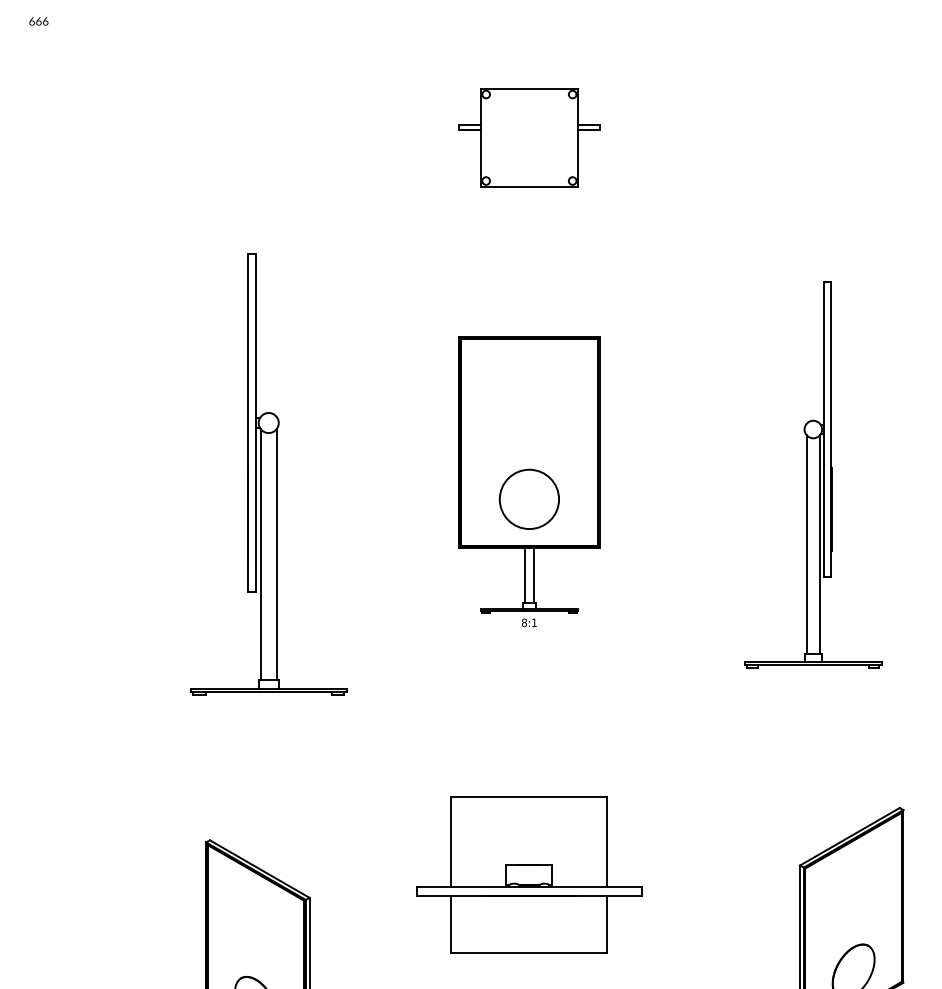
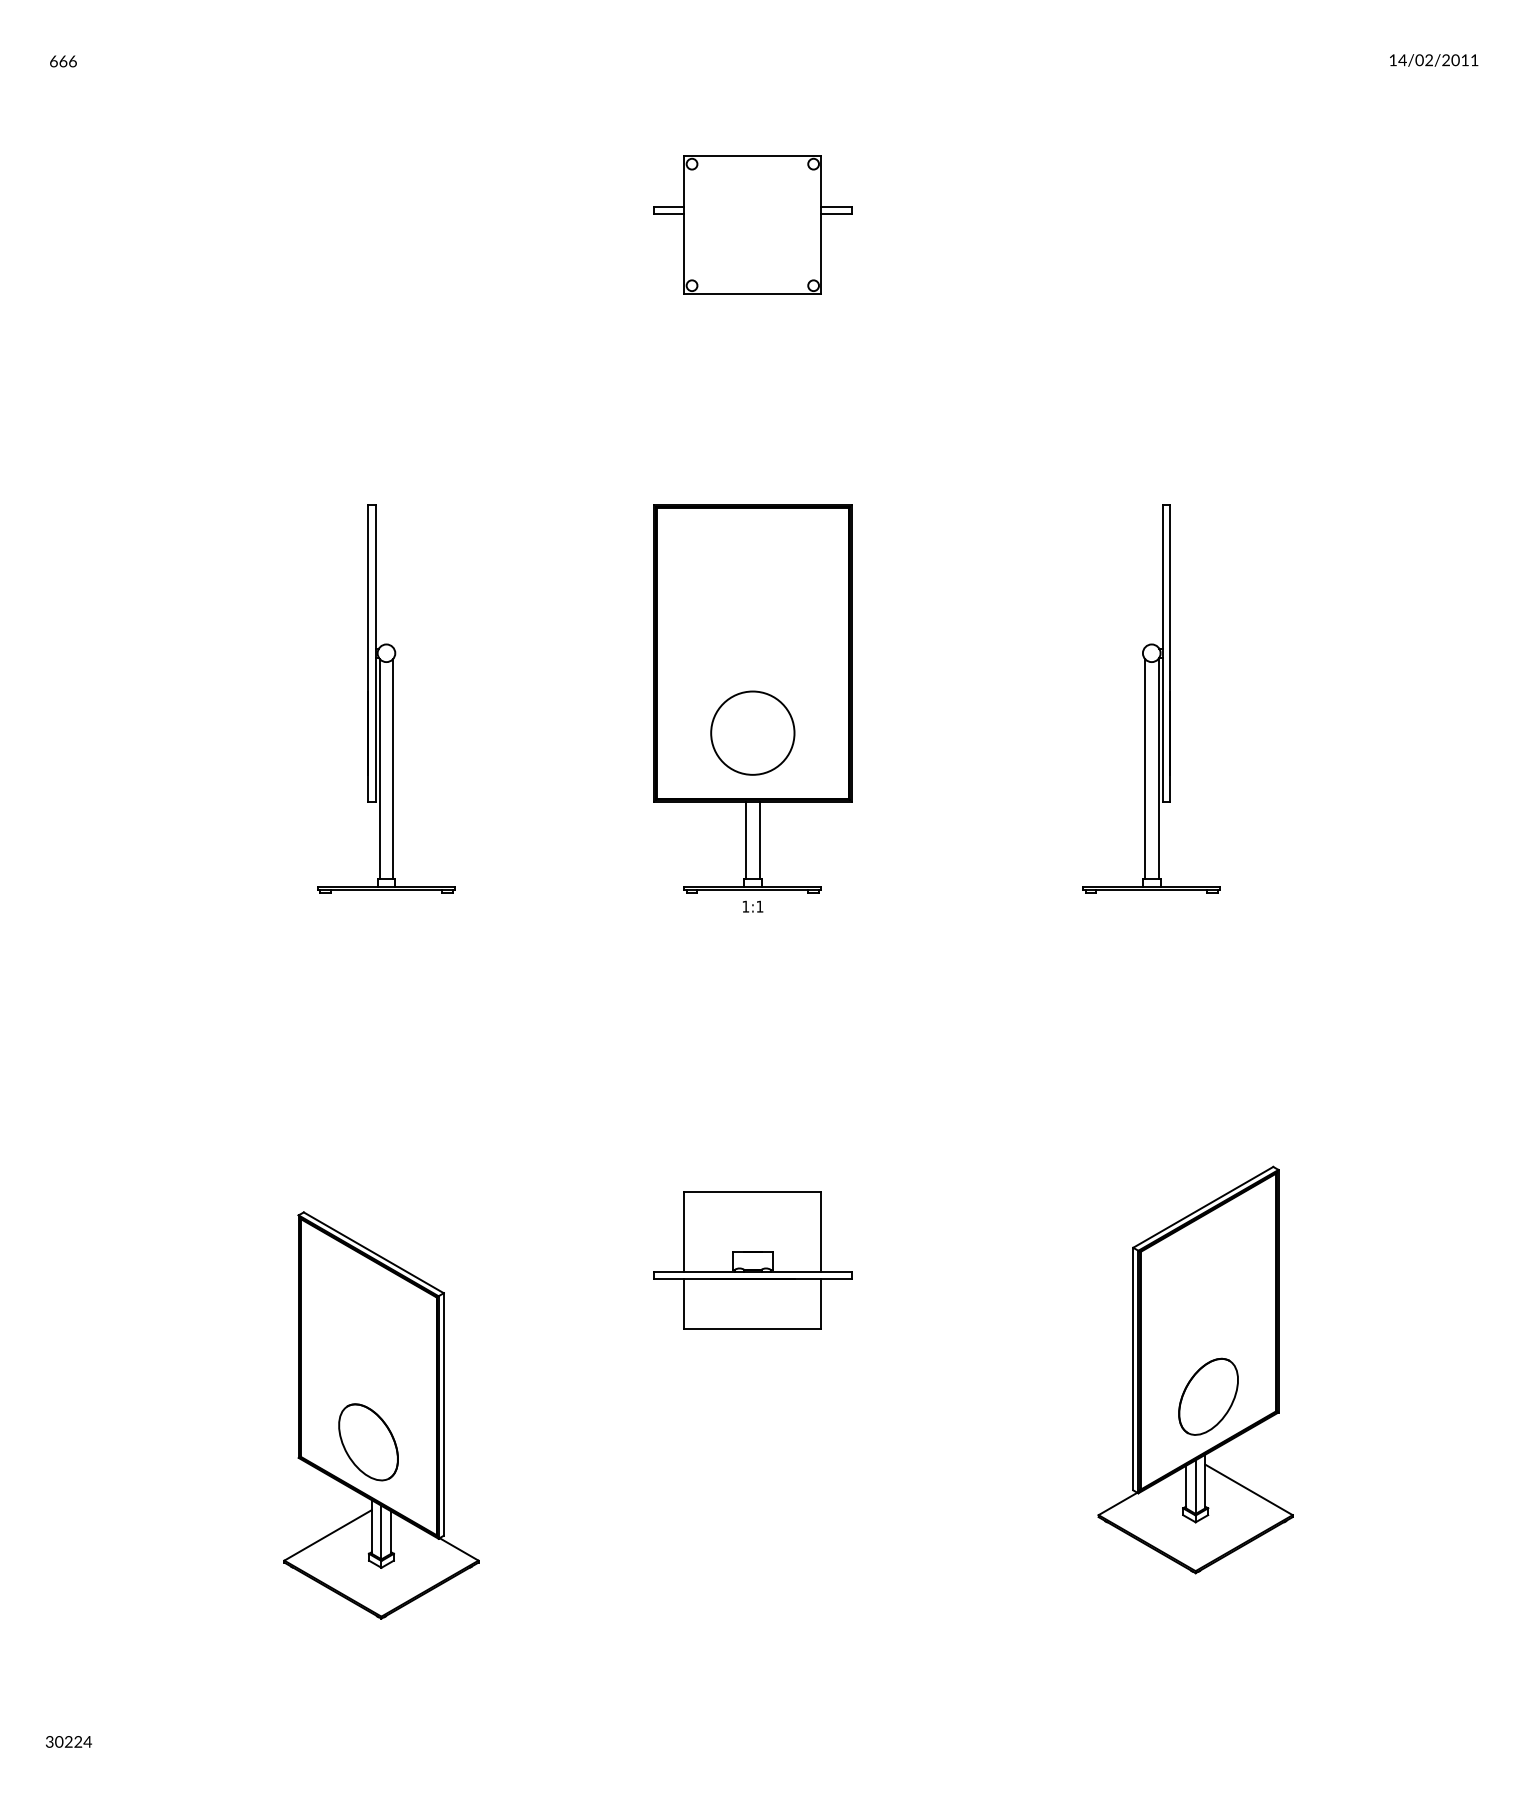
part: (268, 474) -> (386, 698), size x0.62
part: (813, 474) -> (1151, 698), size x0.71
text: (524, 622) -> (745, 906), 8:1 -> 1:1
part: (529, 874) -> (752, 1260), size x0.62

